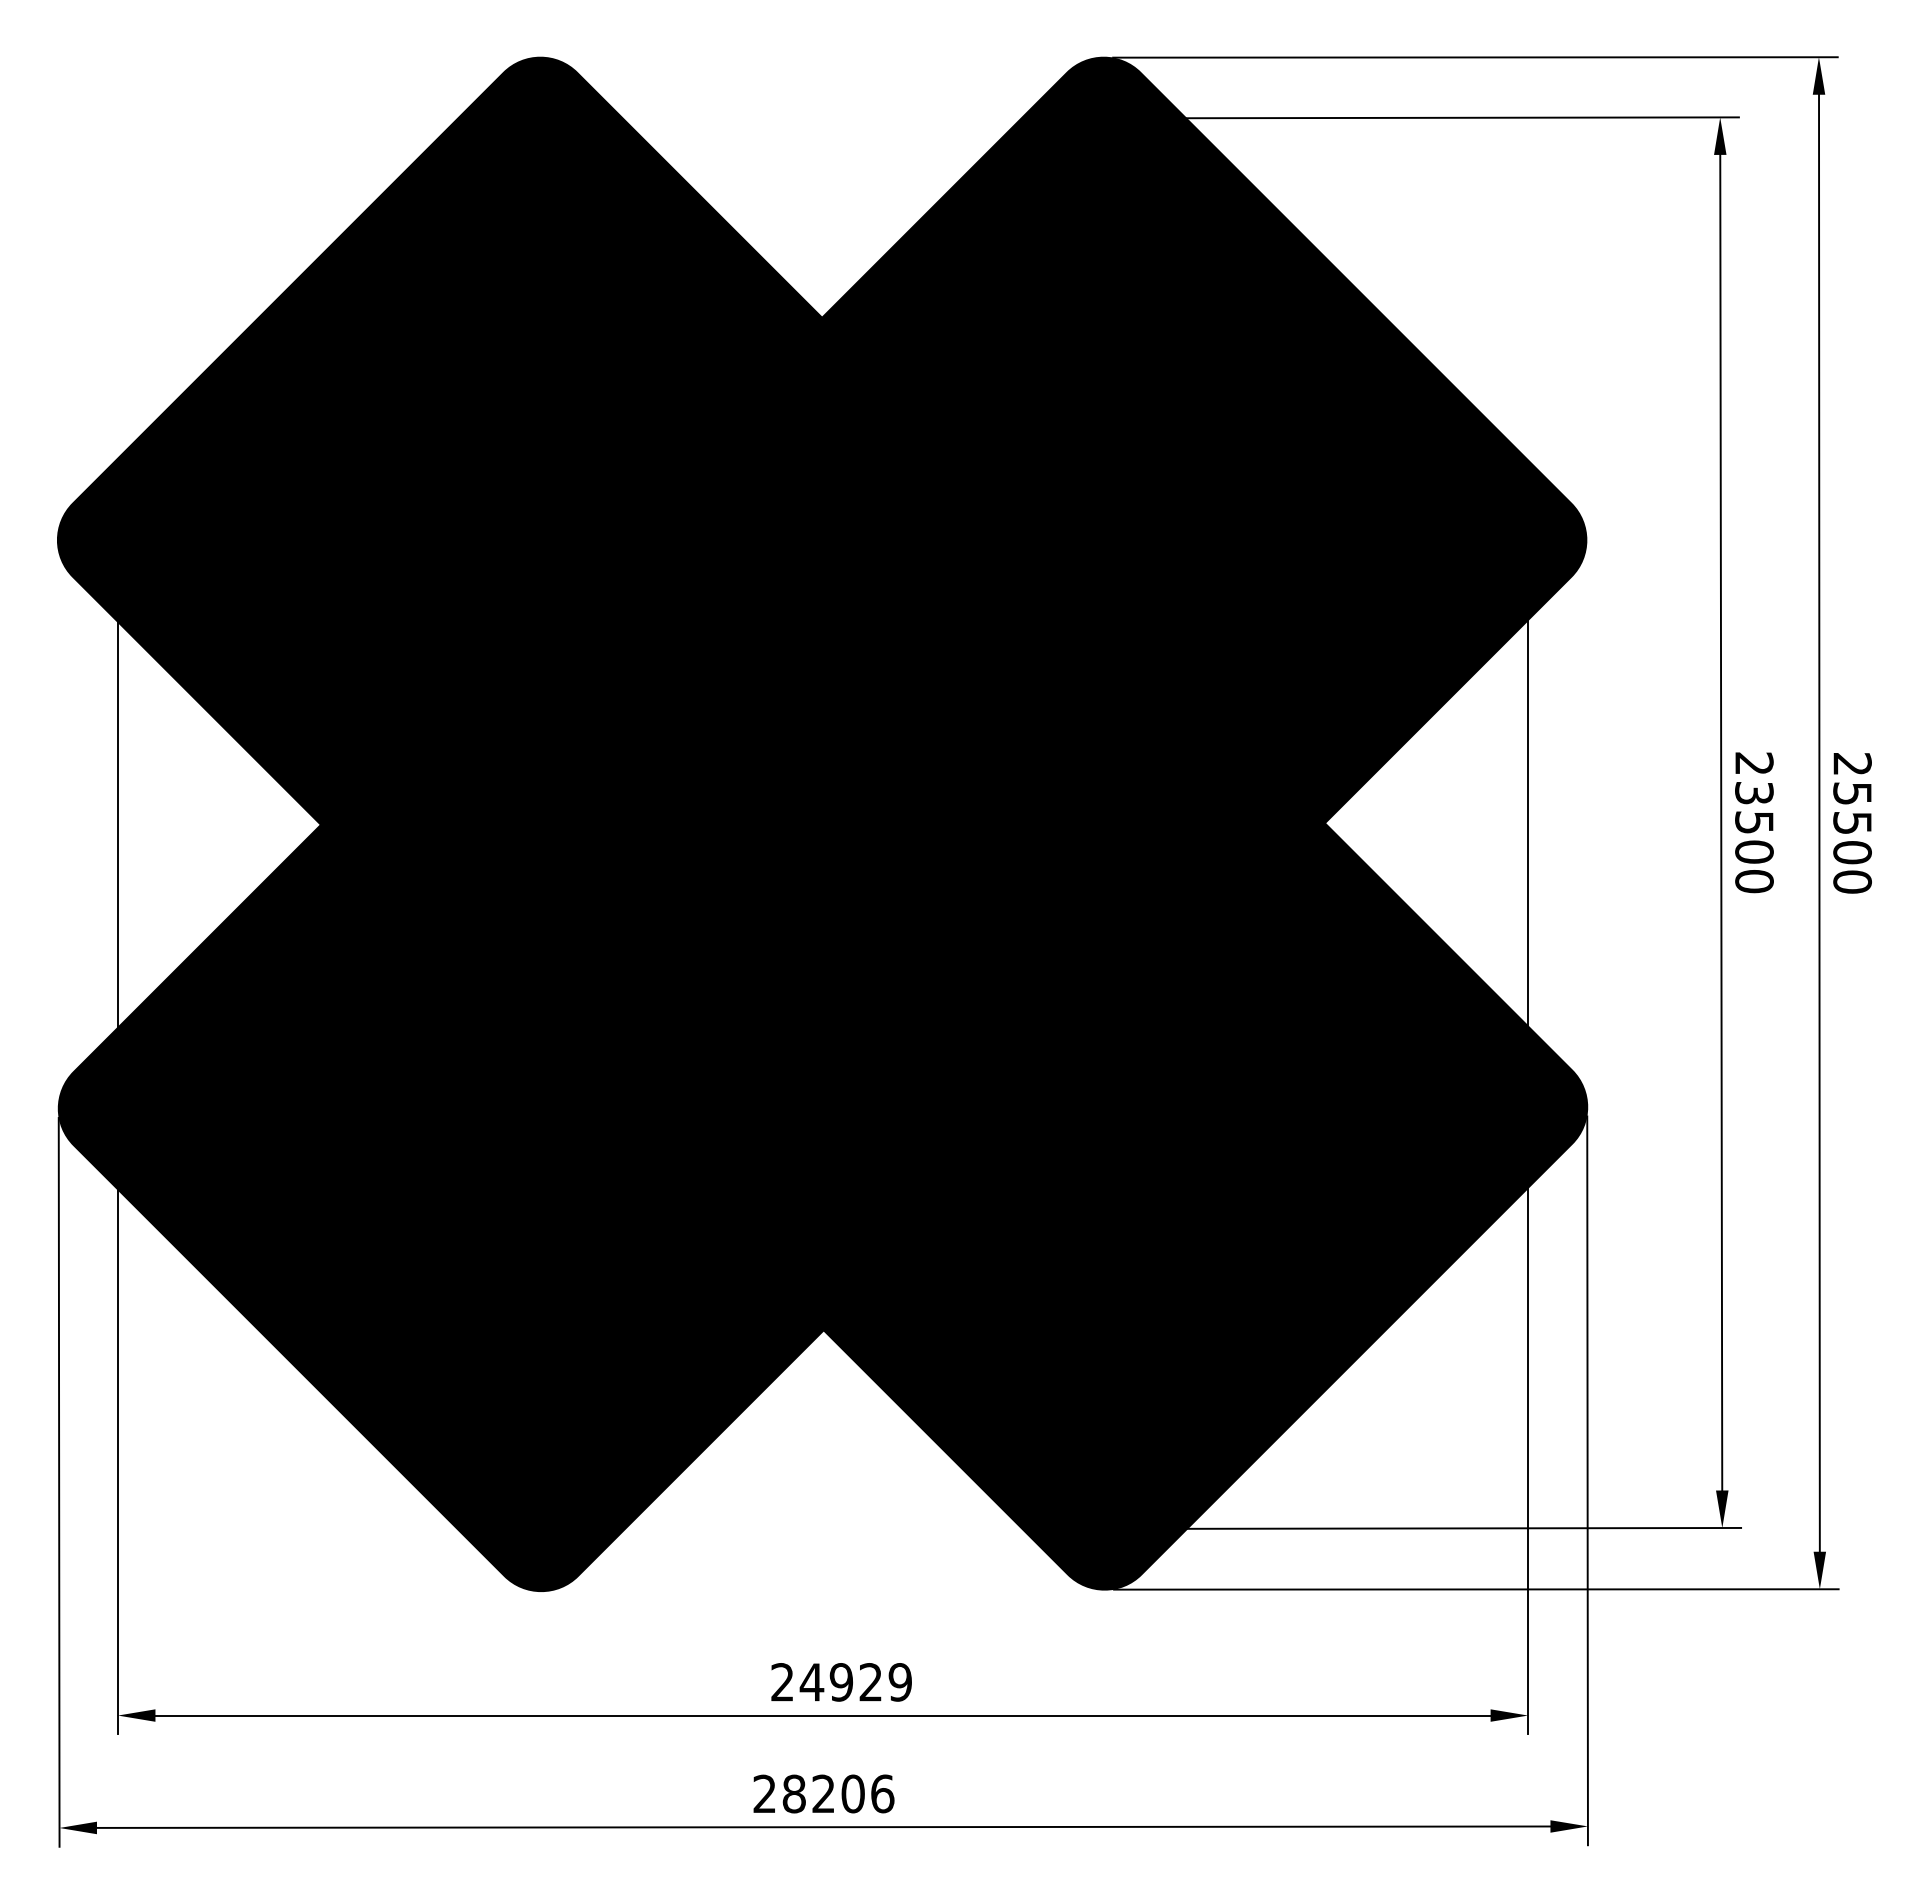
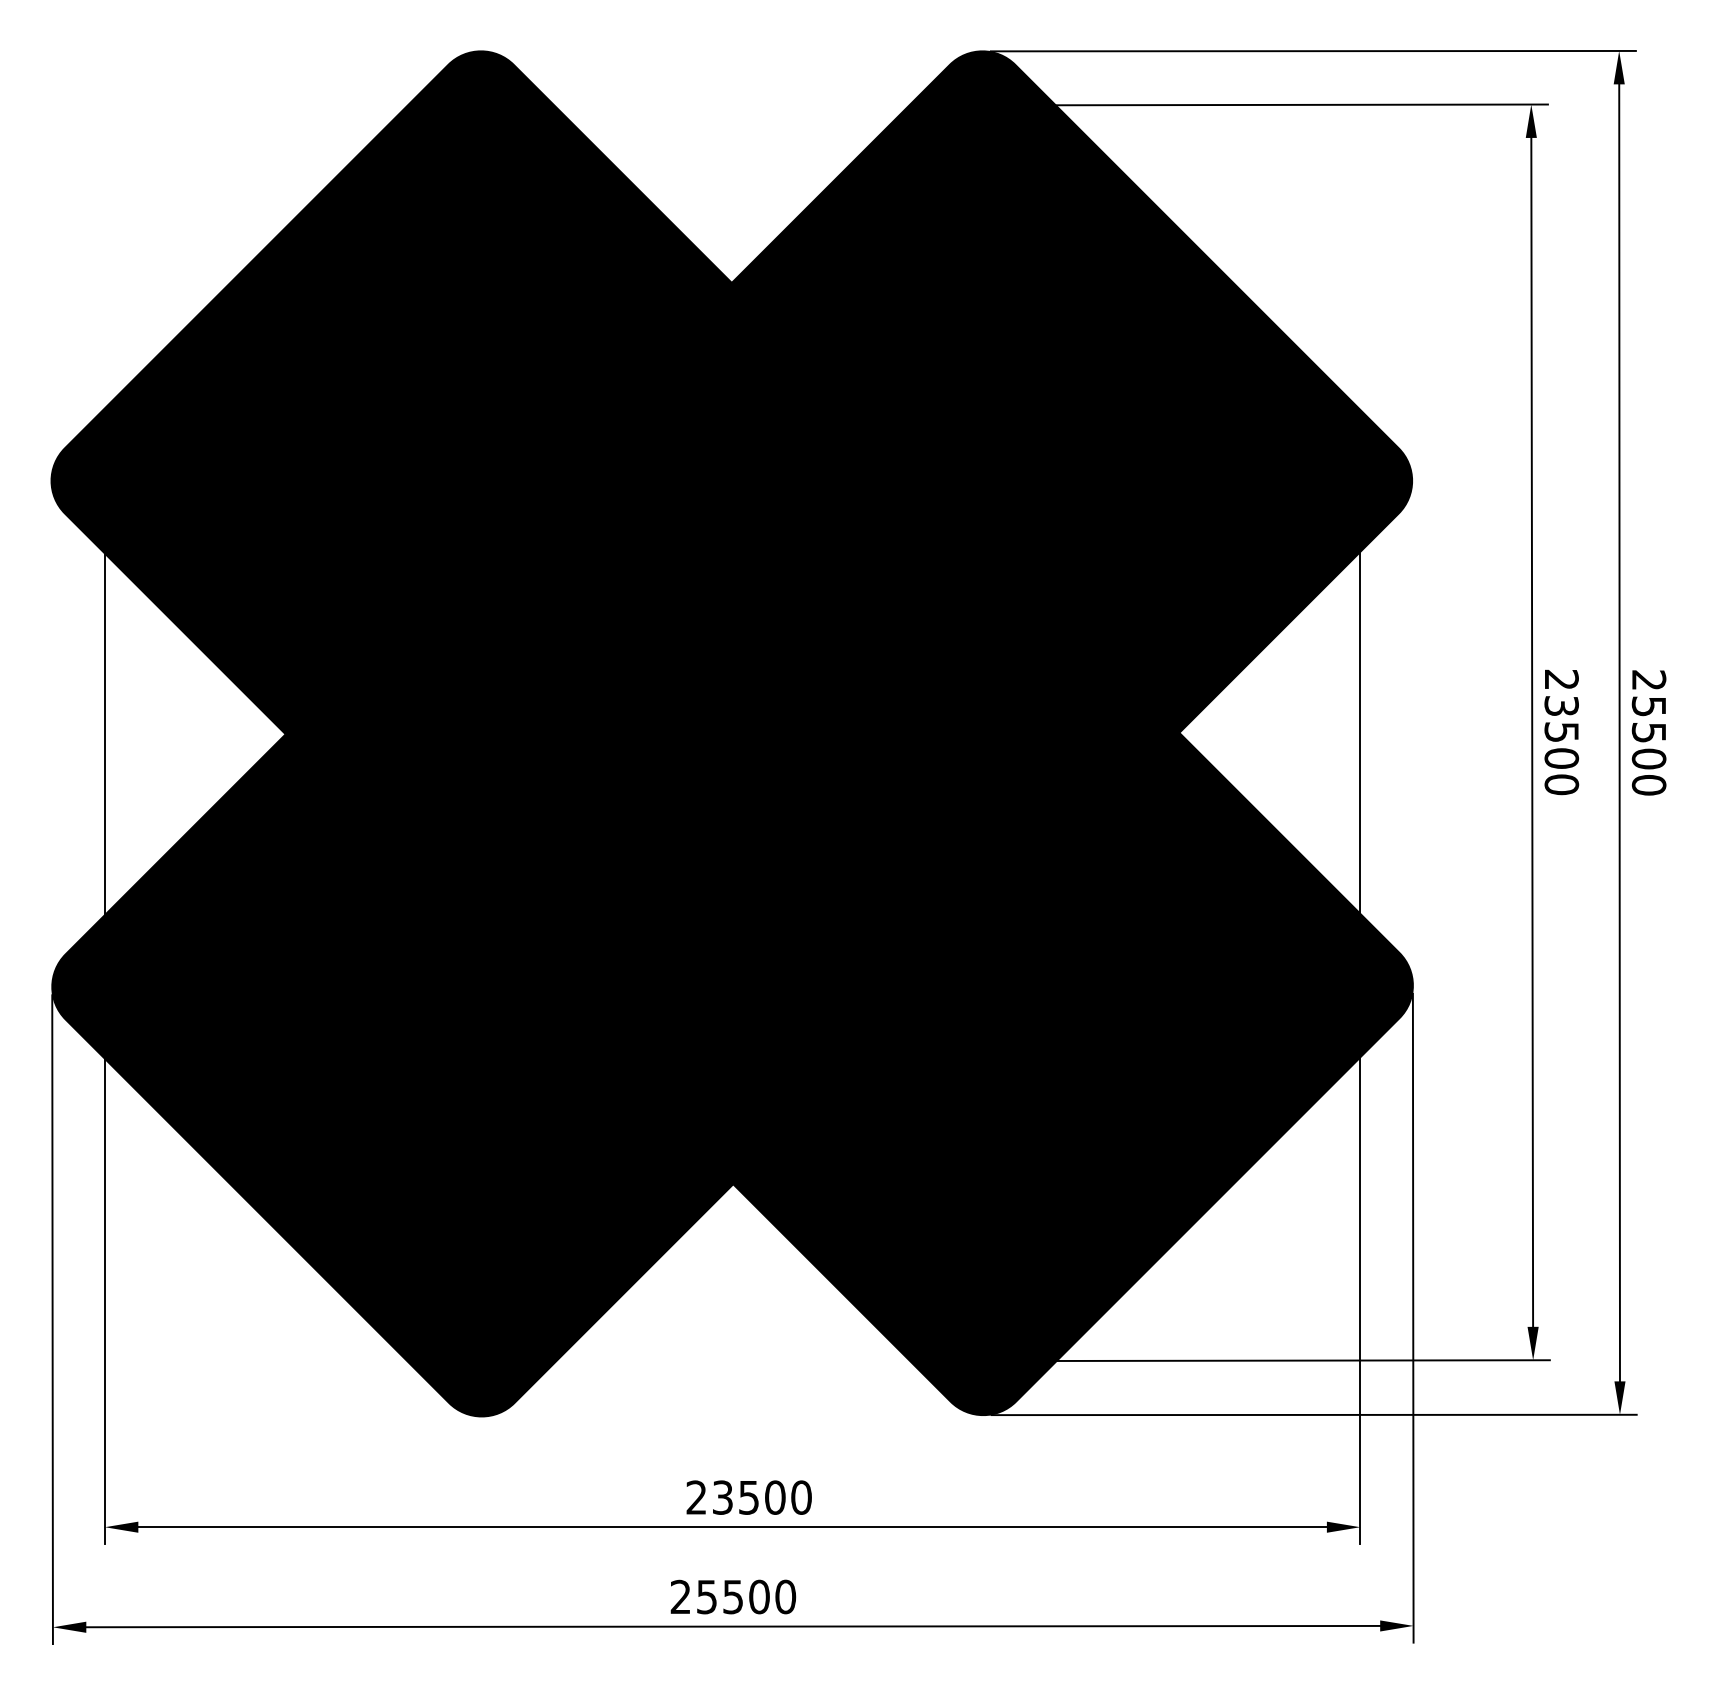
text: (855, 1682) -> (761, 1497), 24929 -> 23500
text: (838, 1793) -> (746, 1596), 28206 -> 25500

